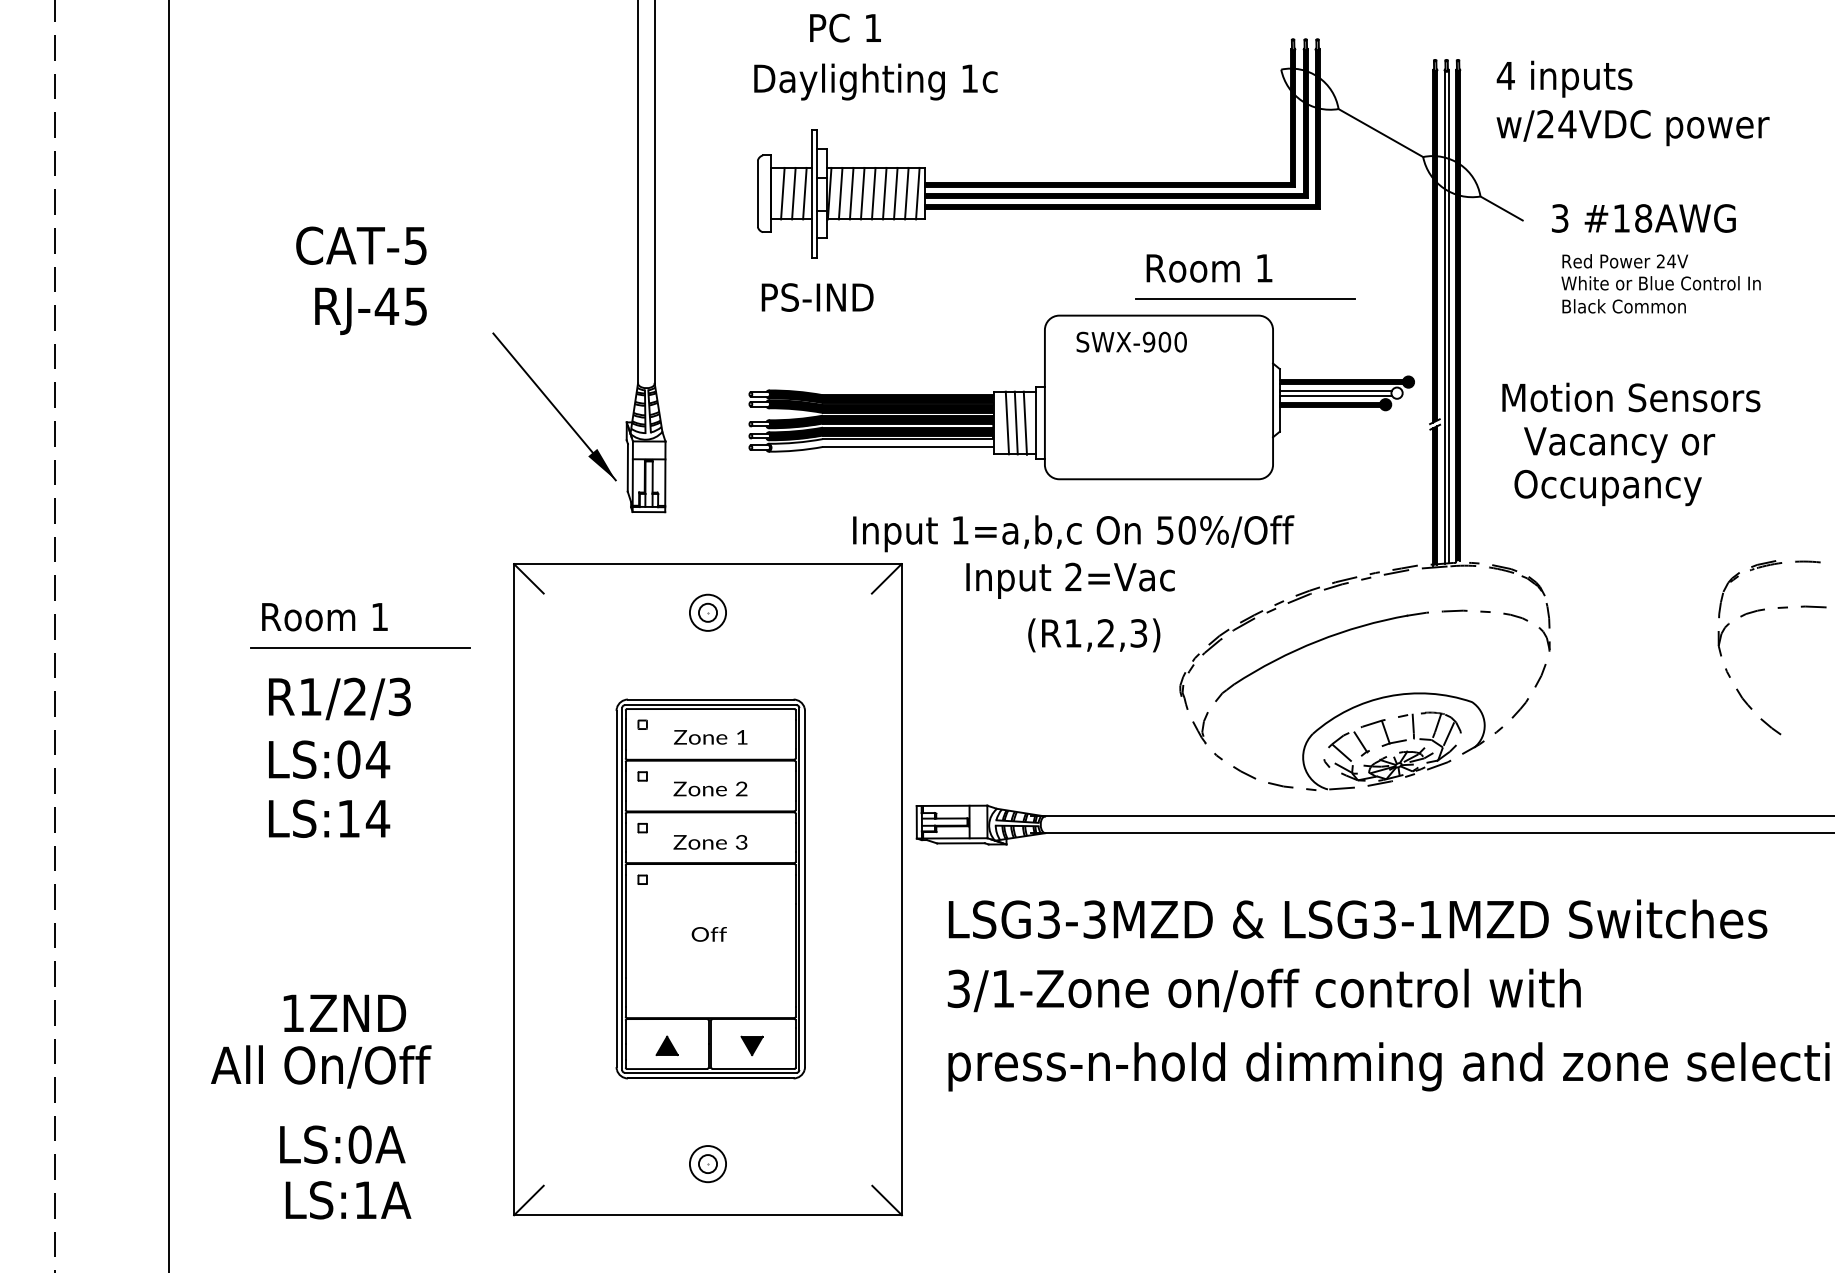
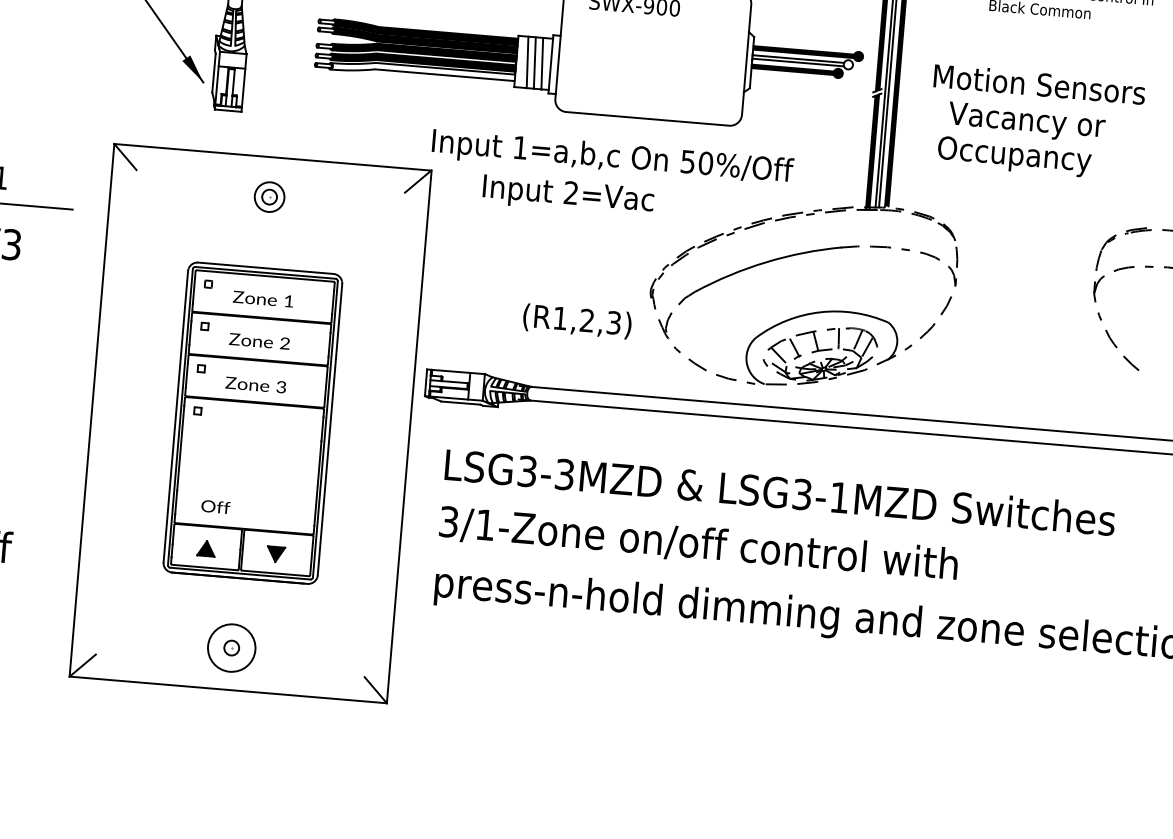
text: (1073, 533) -> (612, 158), moved
text: (1094, 635) -> (577, 321), moved
text: (708, 934) -> (215, 506), moved
circle: (707, 1164) -> (231, 648), size x1.6

